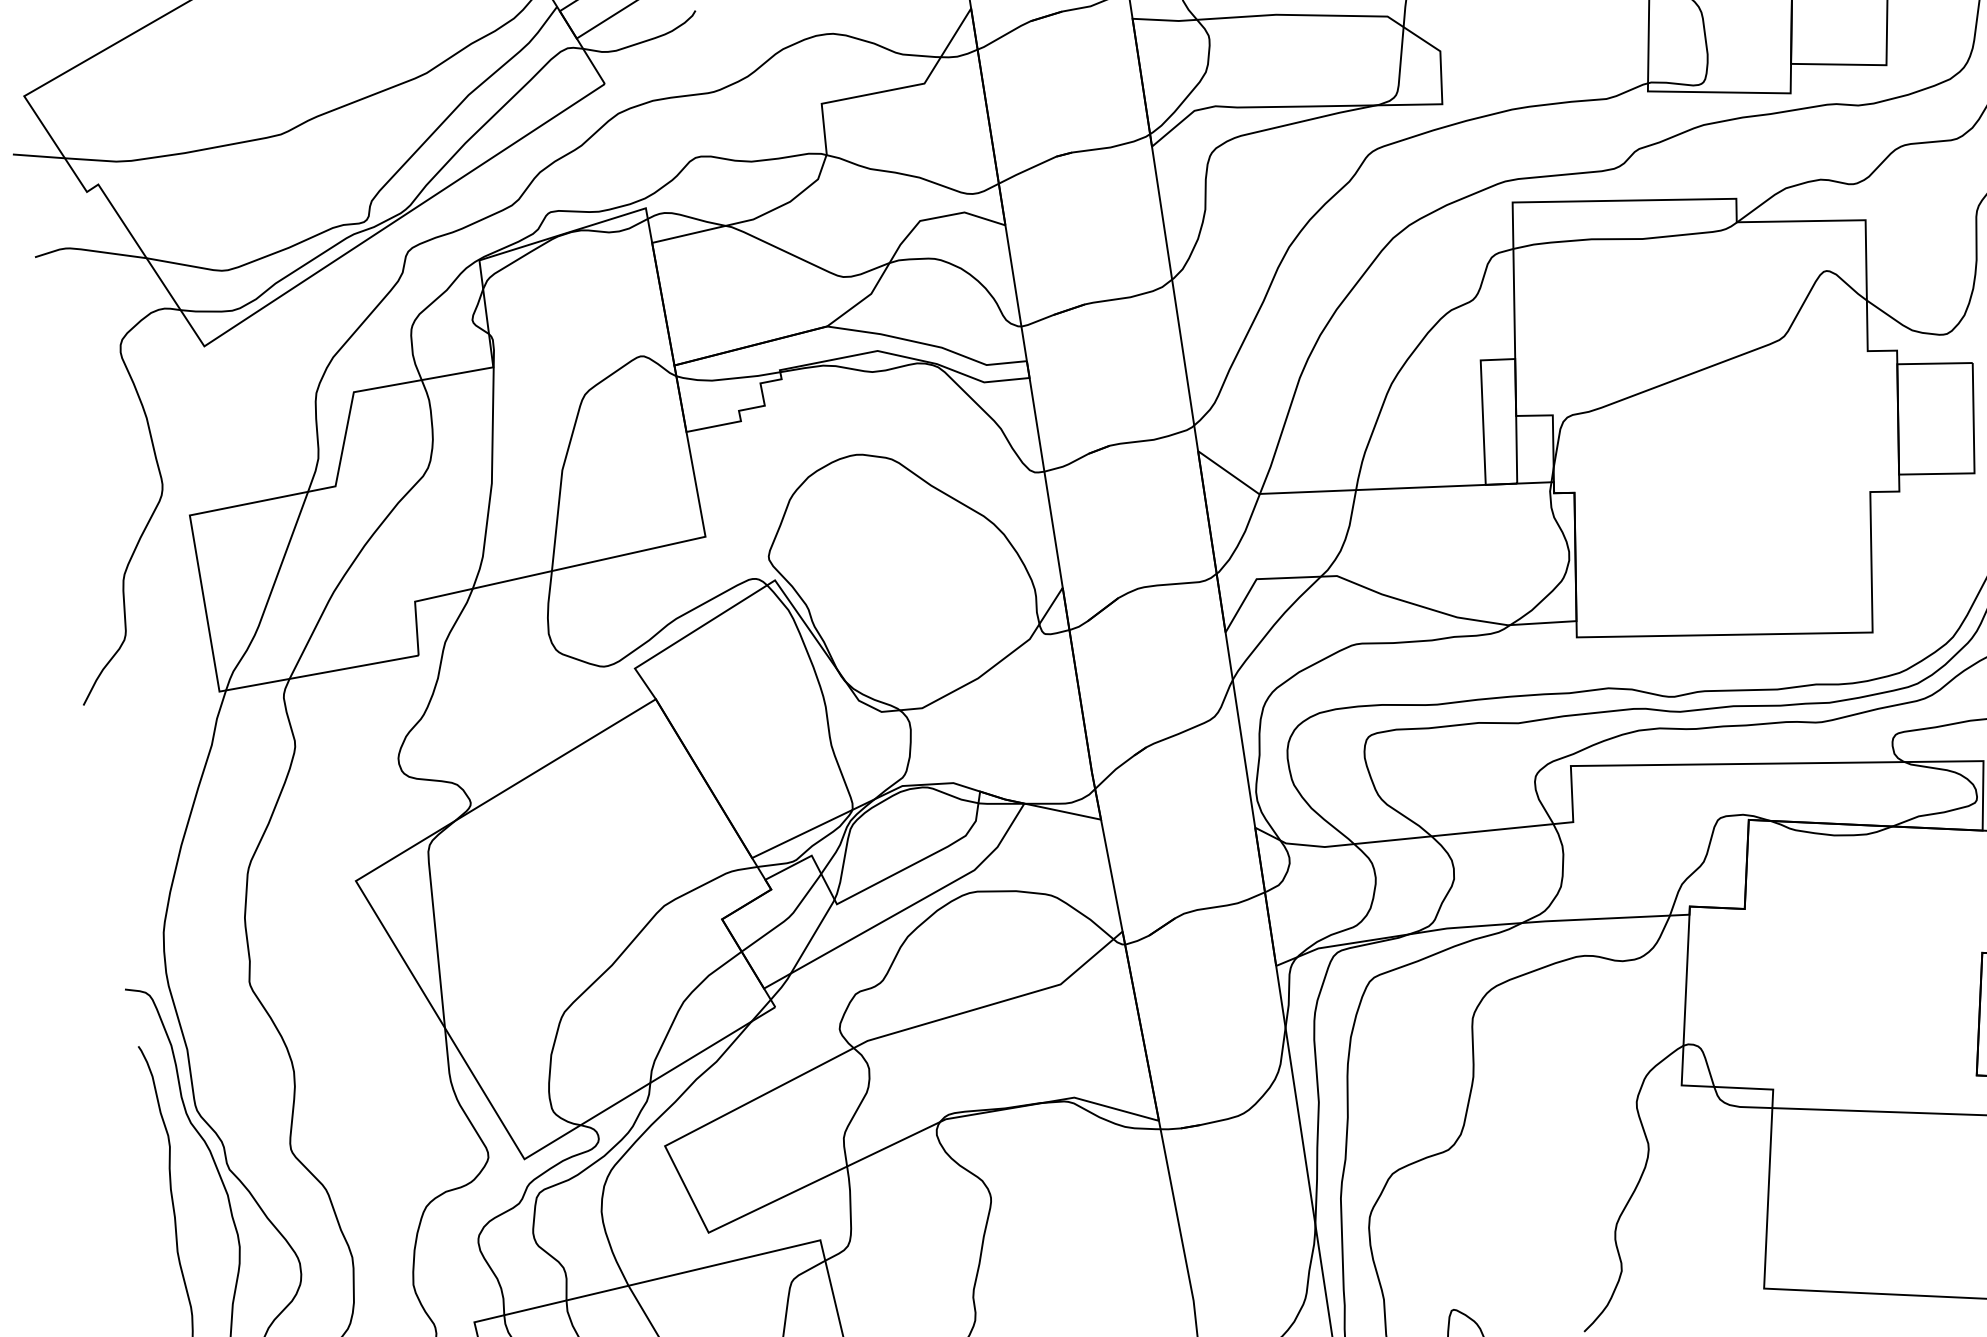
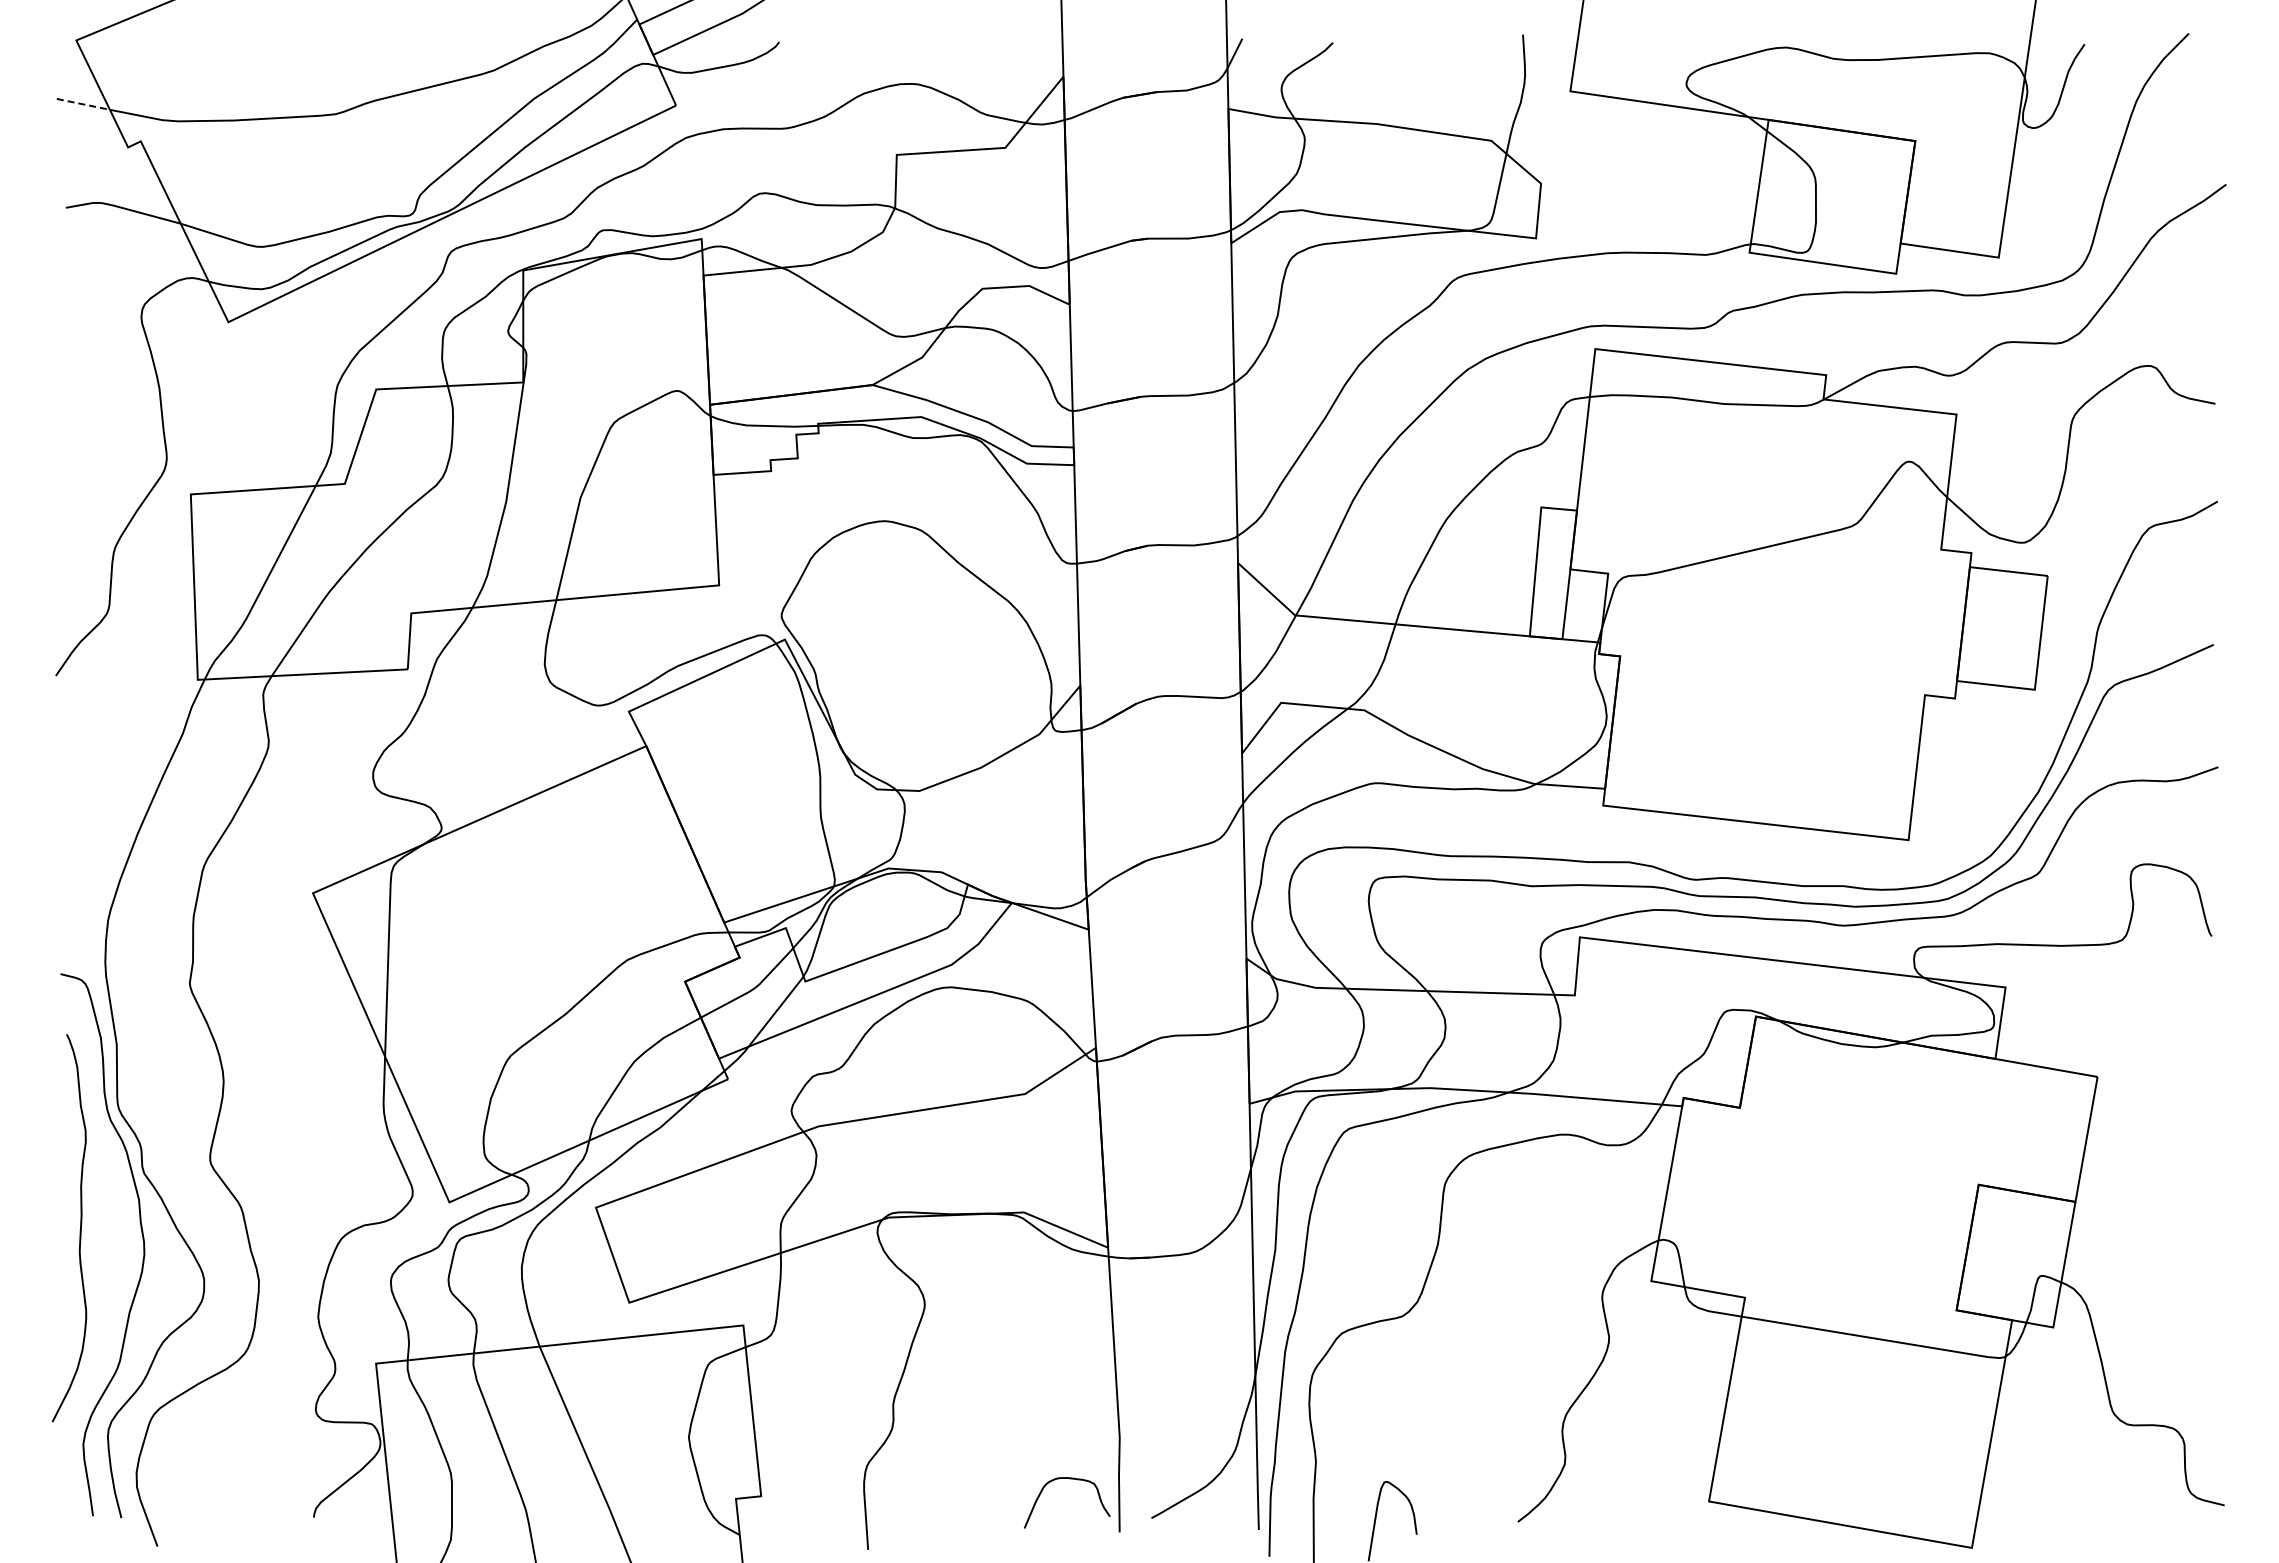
line: (39, 156) -> (83, 104), solid -> dashed

